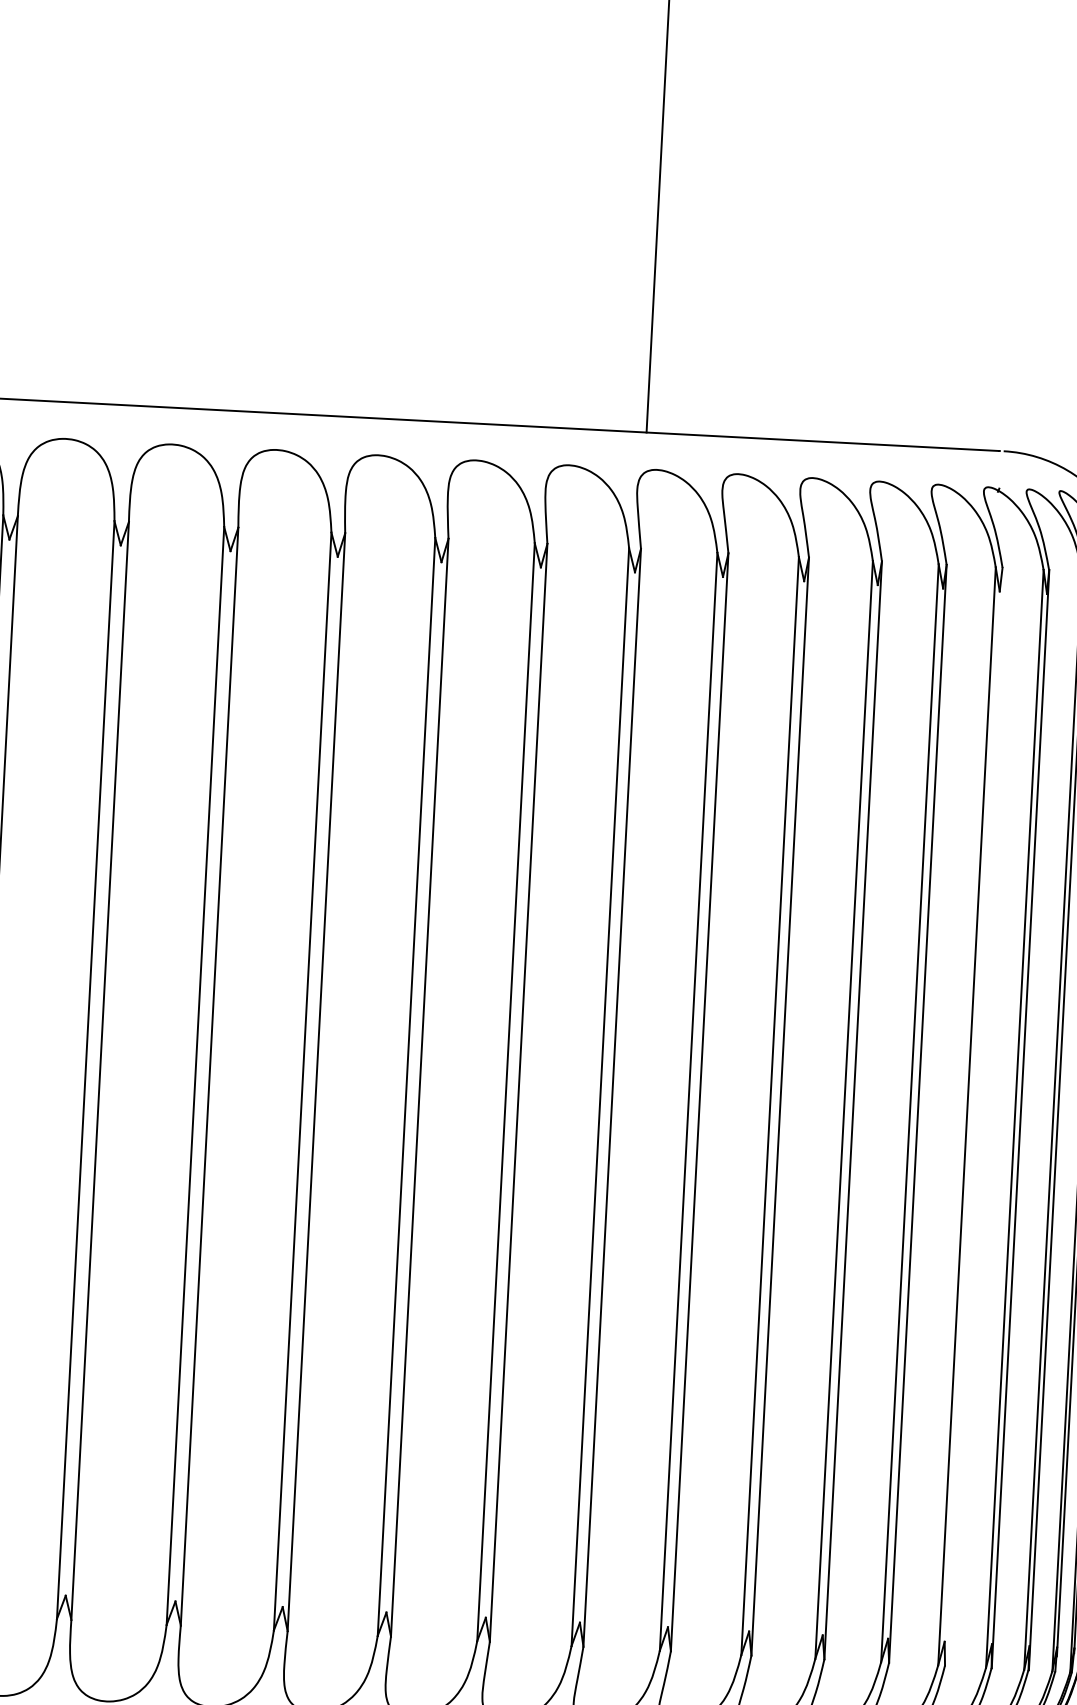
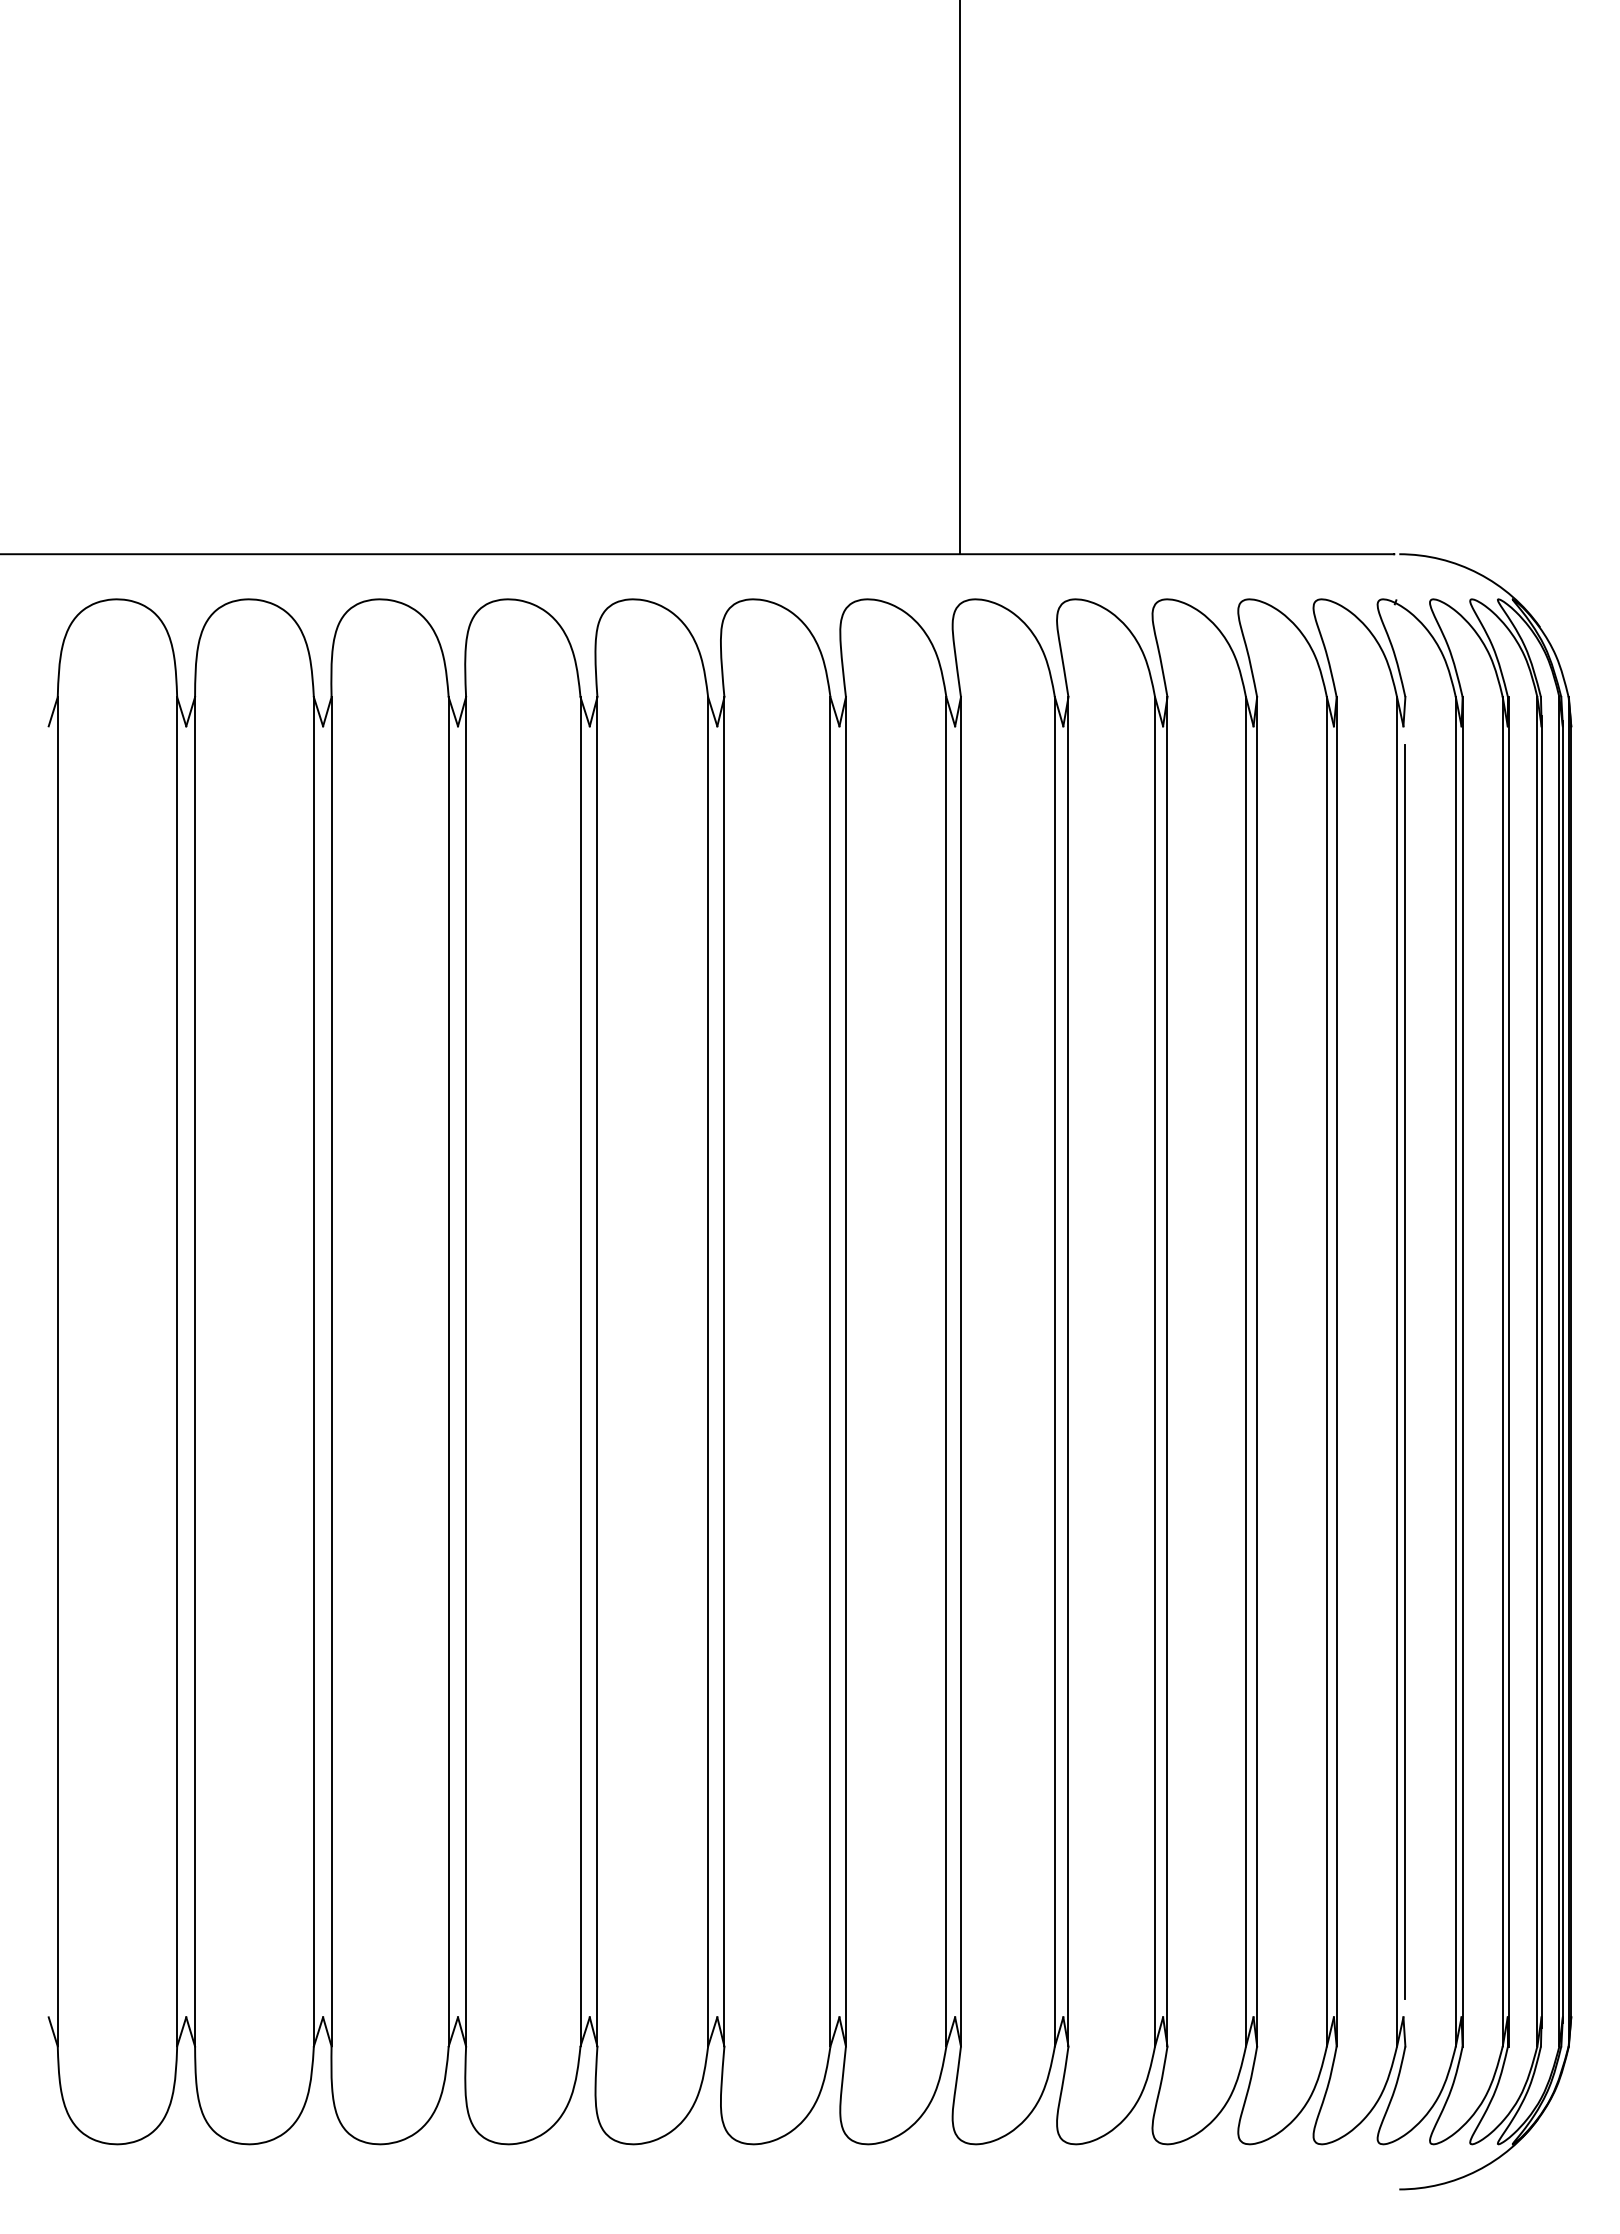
line: (973, 1116) -> (1405, 1371), added

